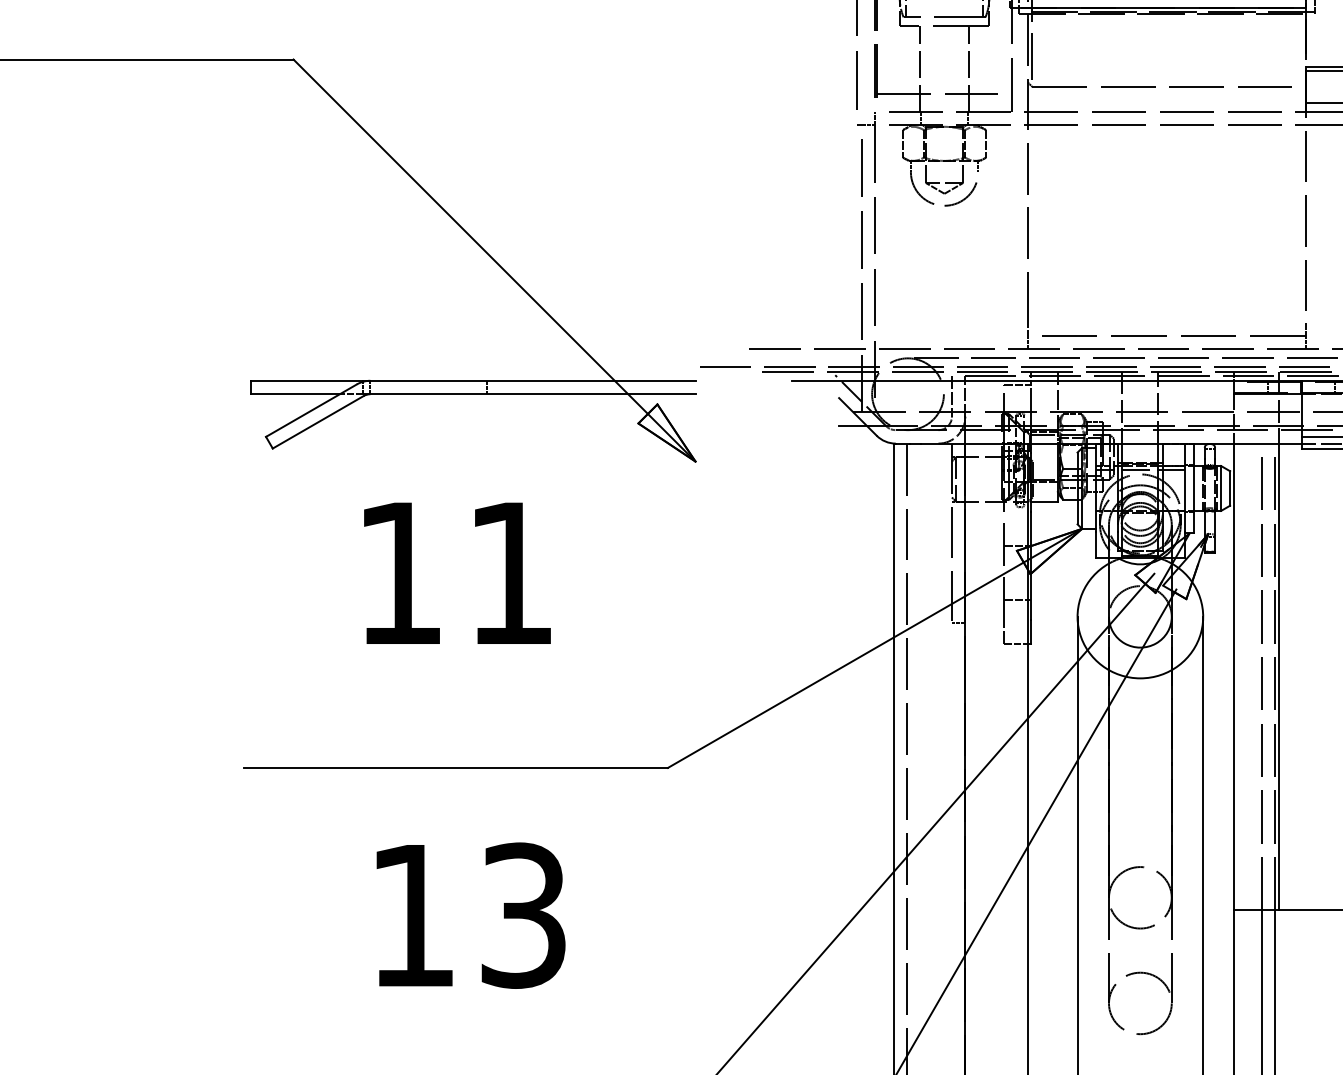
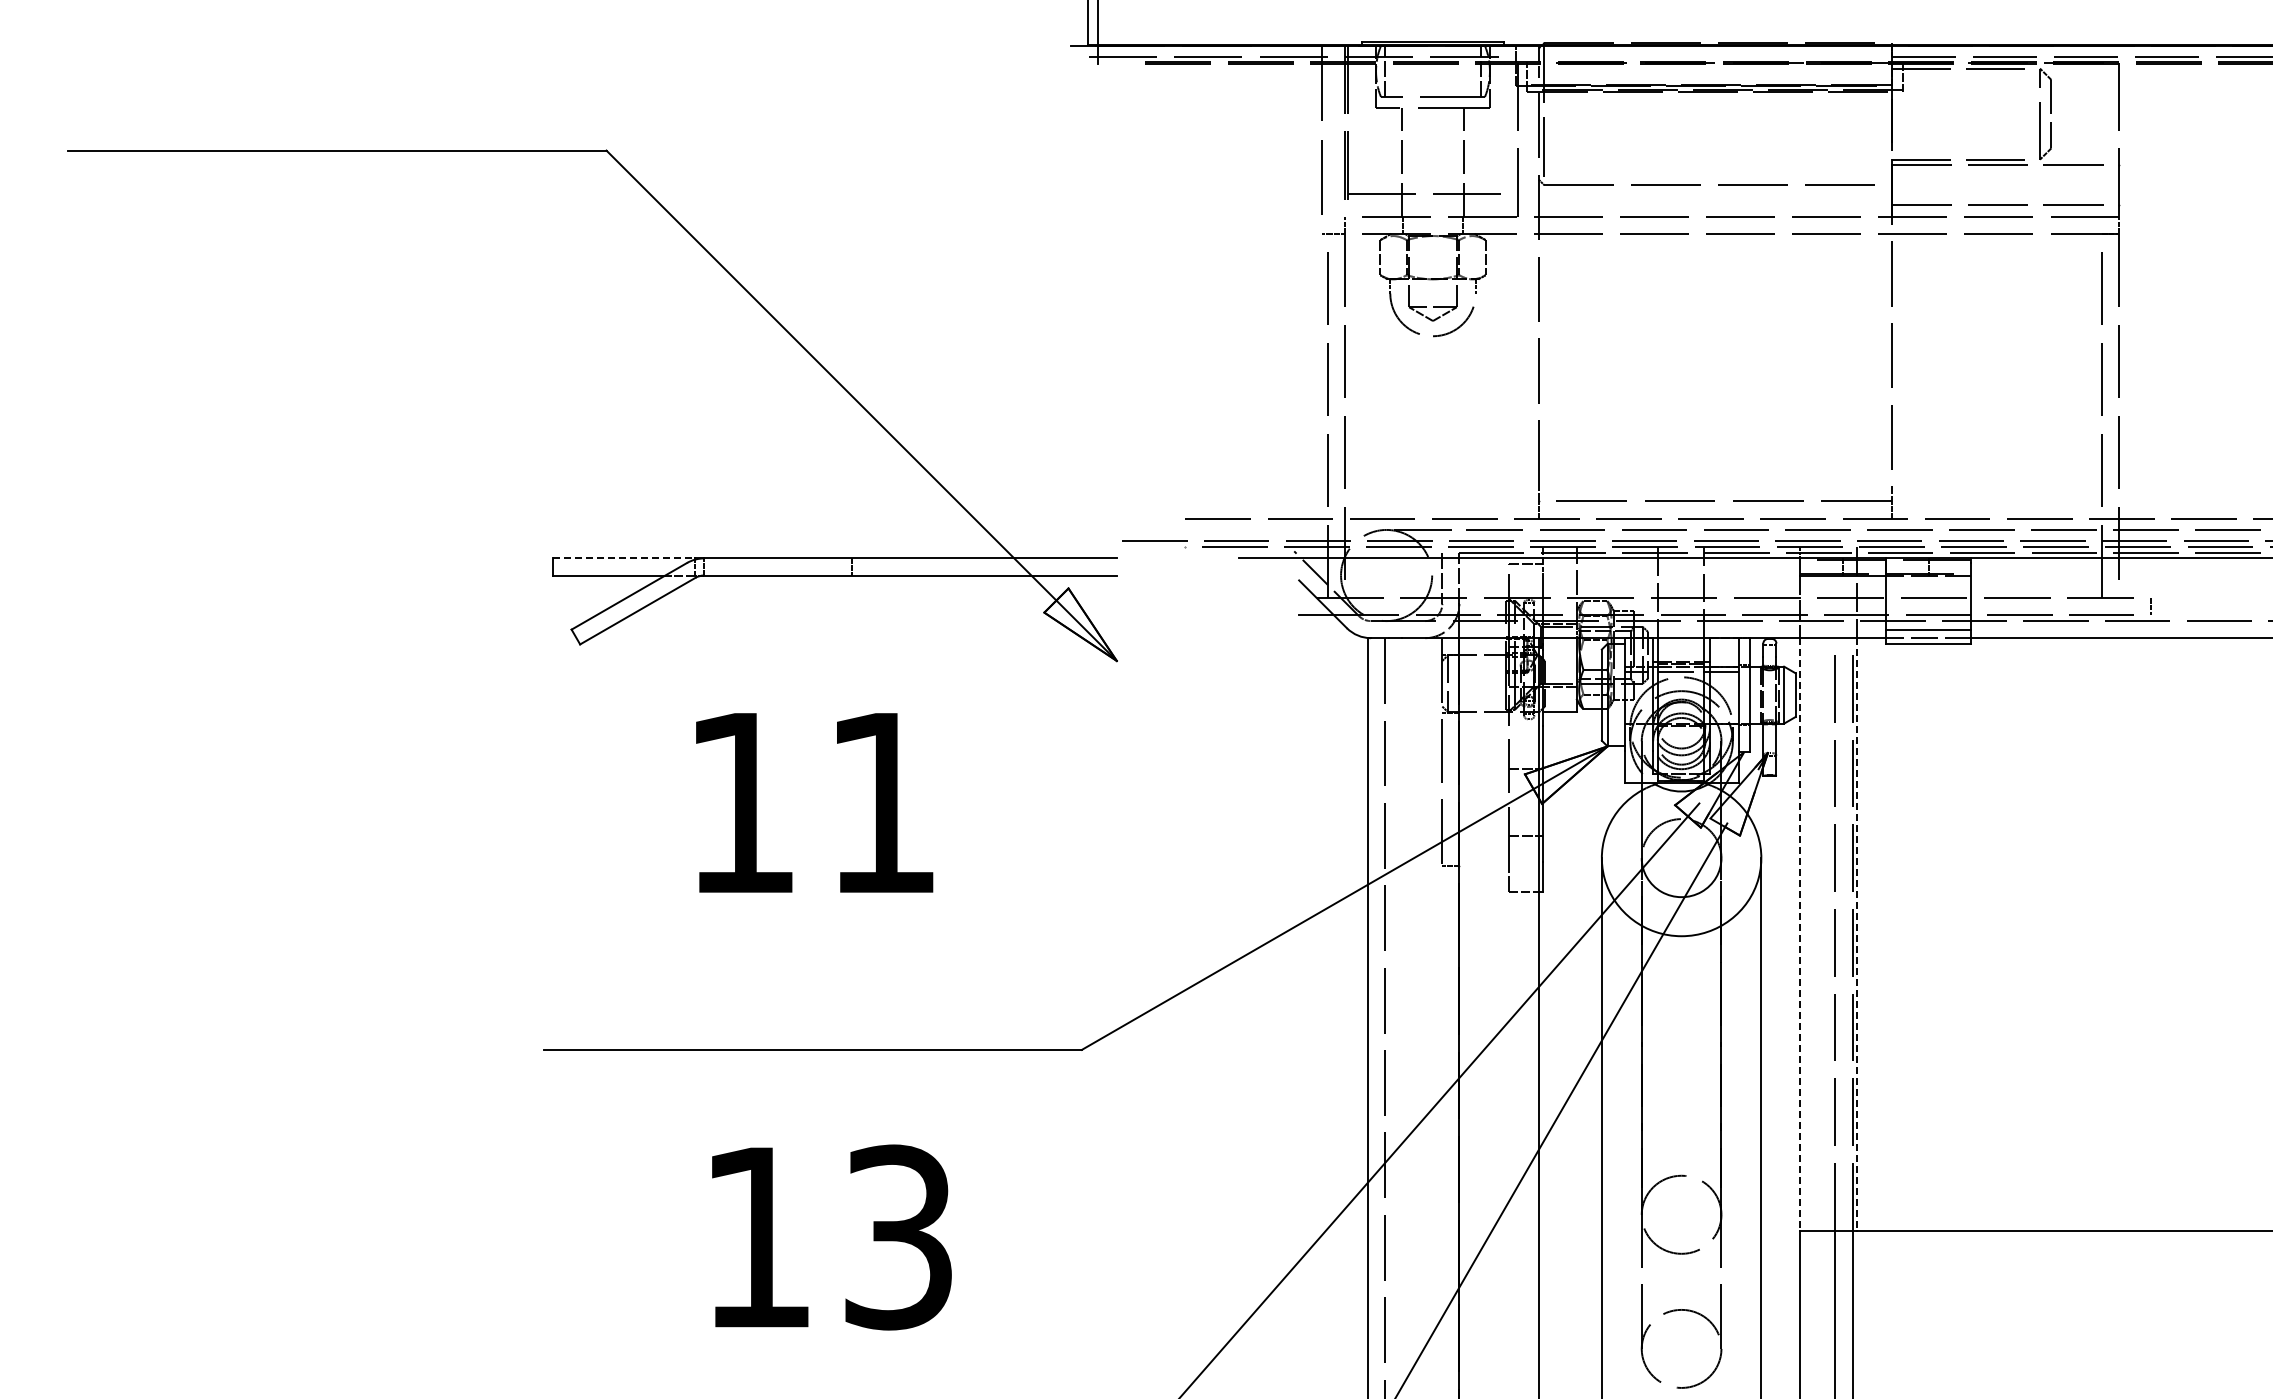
line: (307, 380) -> (624, 558), solid -> dashed
line: (1234, 677) -> (1800, 934), solid -> dashed
line: (1278, 677) -> (1857, 934), solid -> dashed

